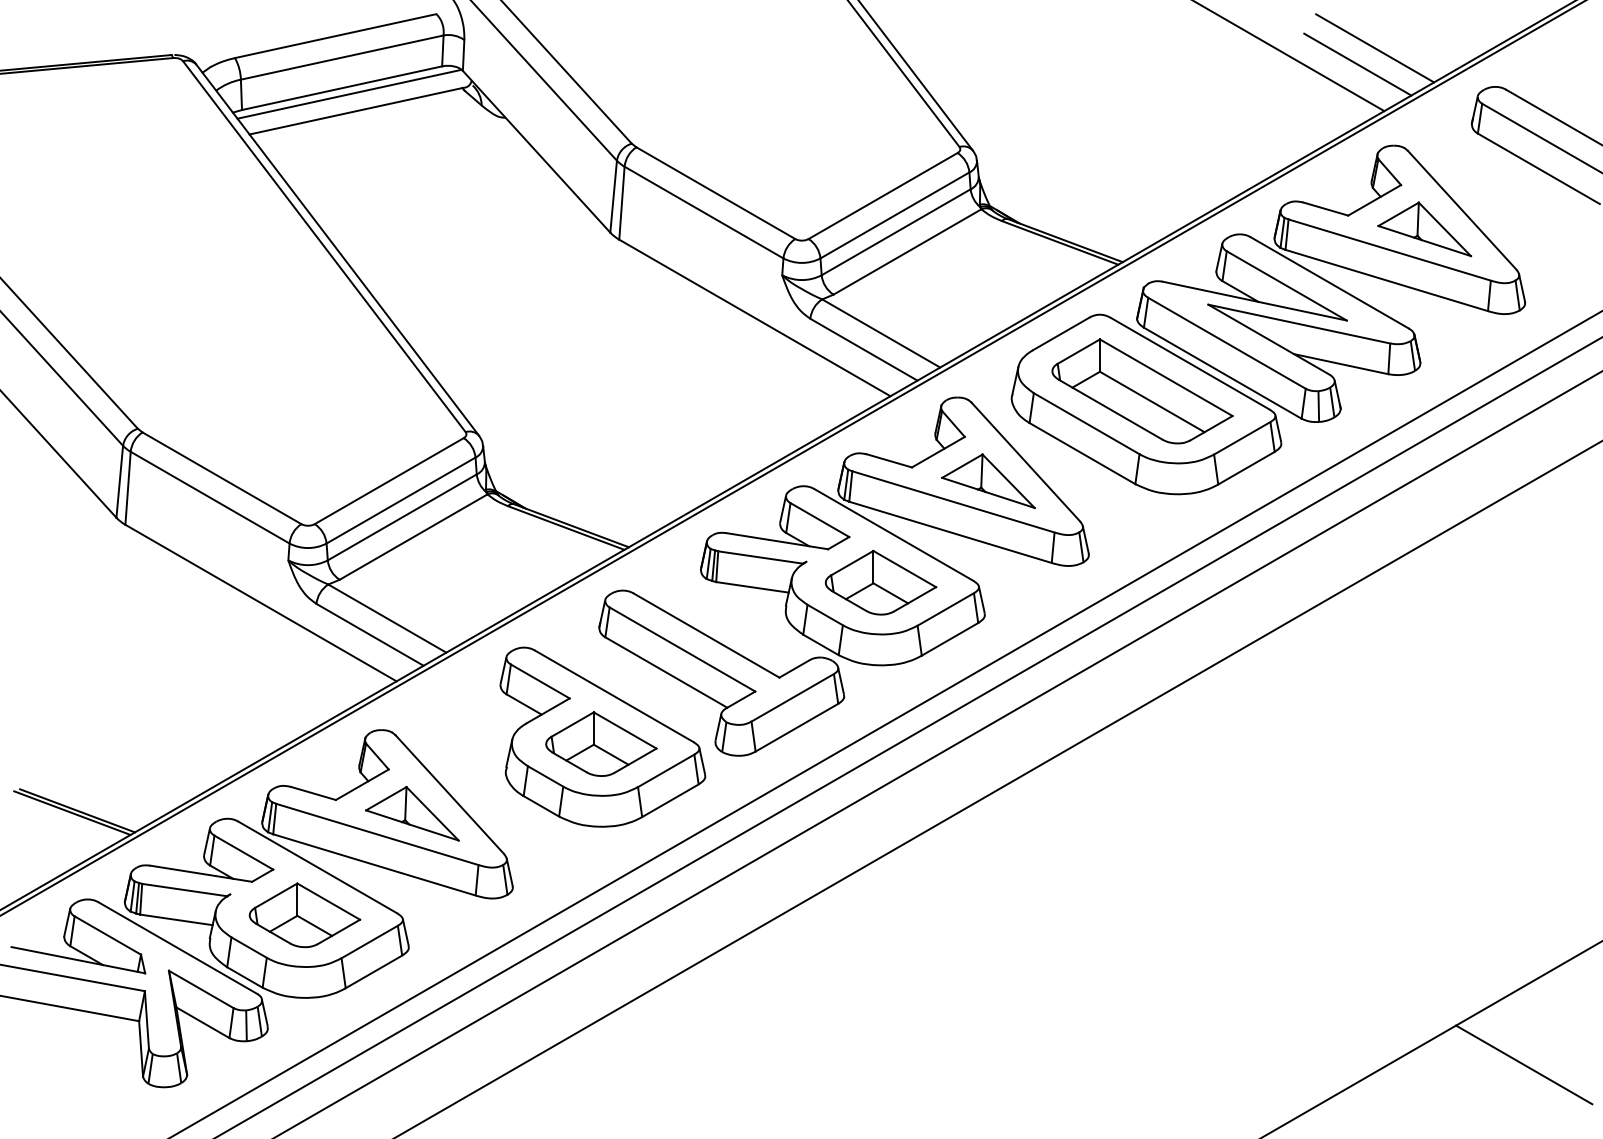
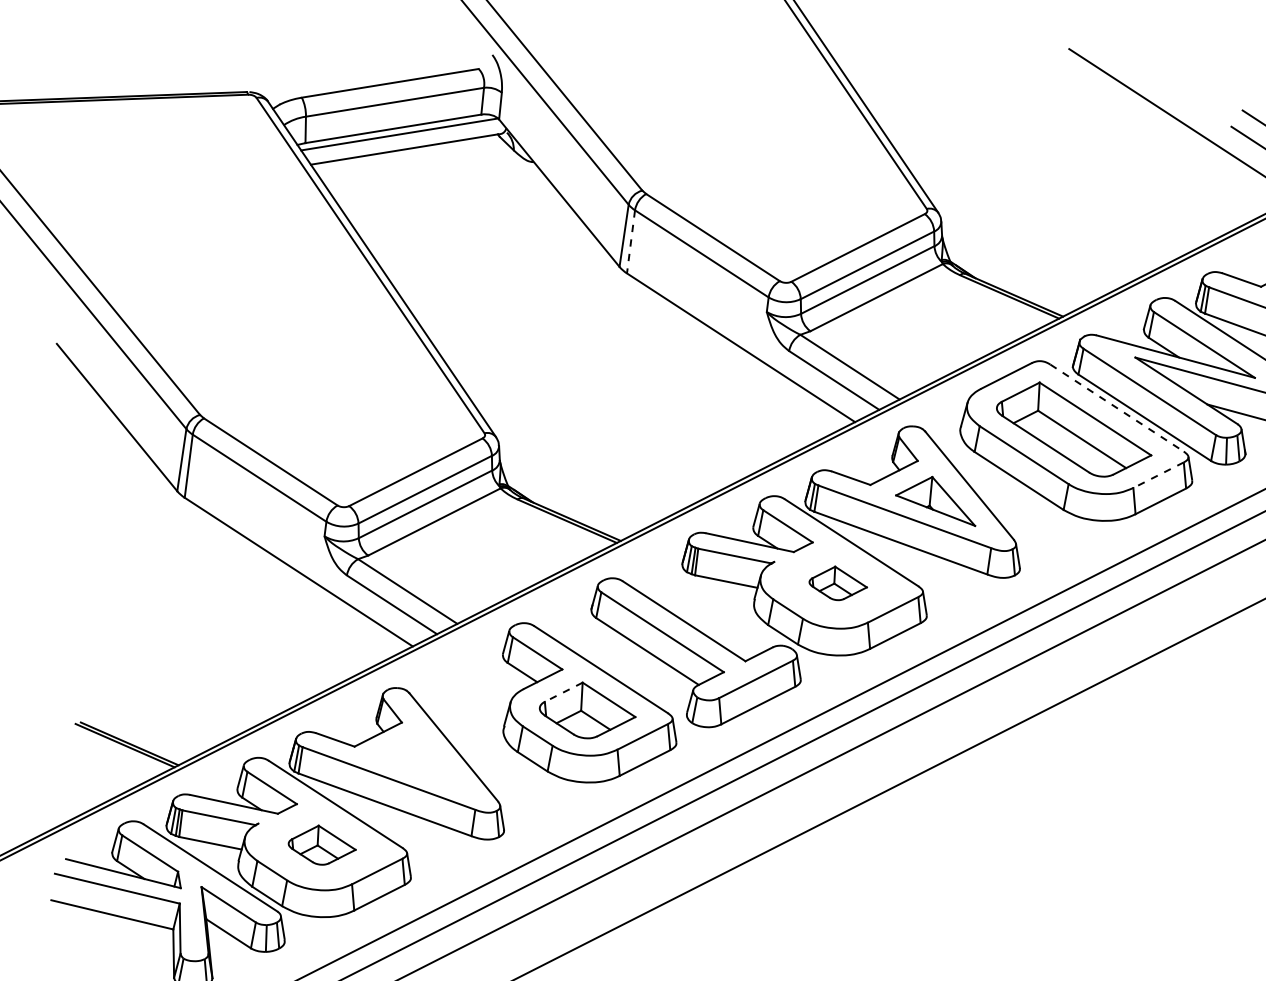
line: (621, 203) -> (630, 242), solid -> dashed
line: (1190, 364) -> (1117, 408), solid -> dashed
line: (1242, 438) -> (1158, 475), solid -> dashed
part: (881, 582) -> (838, 583), size x0.6
line: (572, 724) -> (563, 692), solid -> dashed
part: (412, 813) -> (420, 761), removed
part: (304, 915) -> (321, 845), size x0.7

